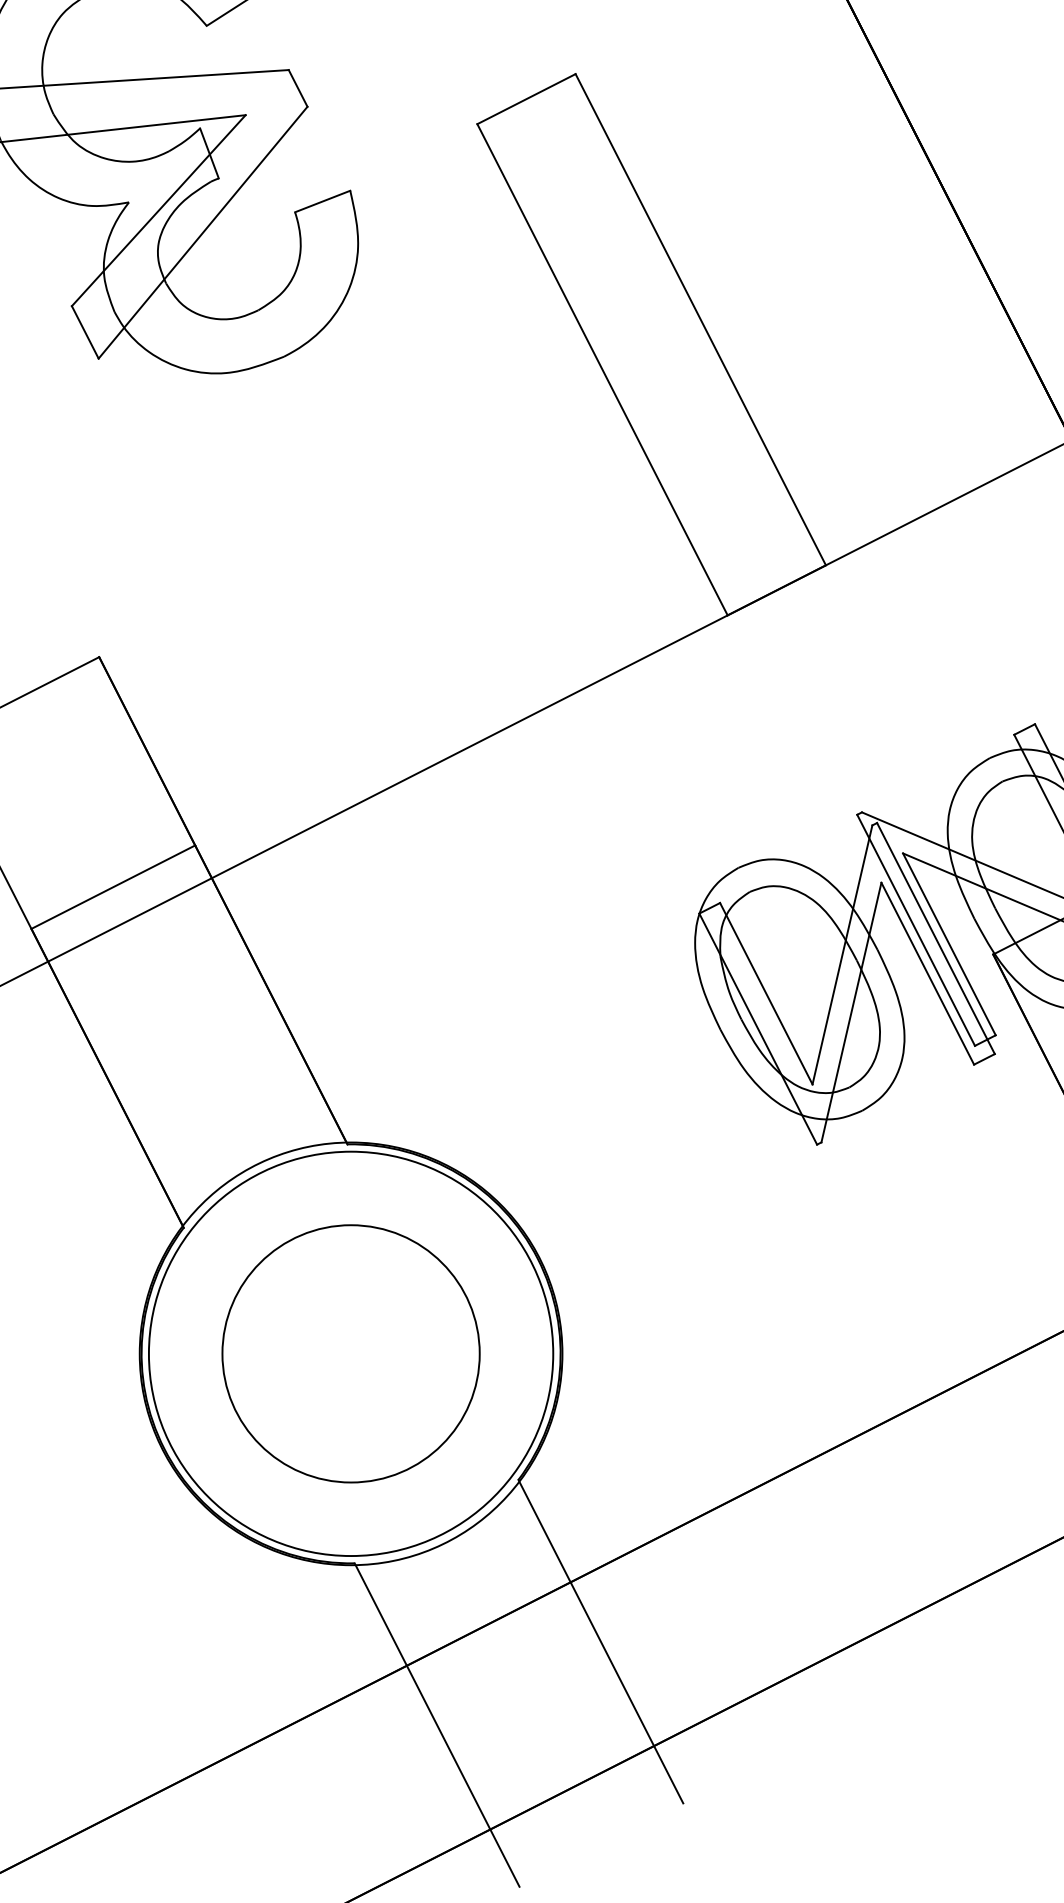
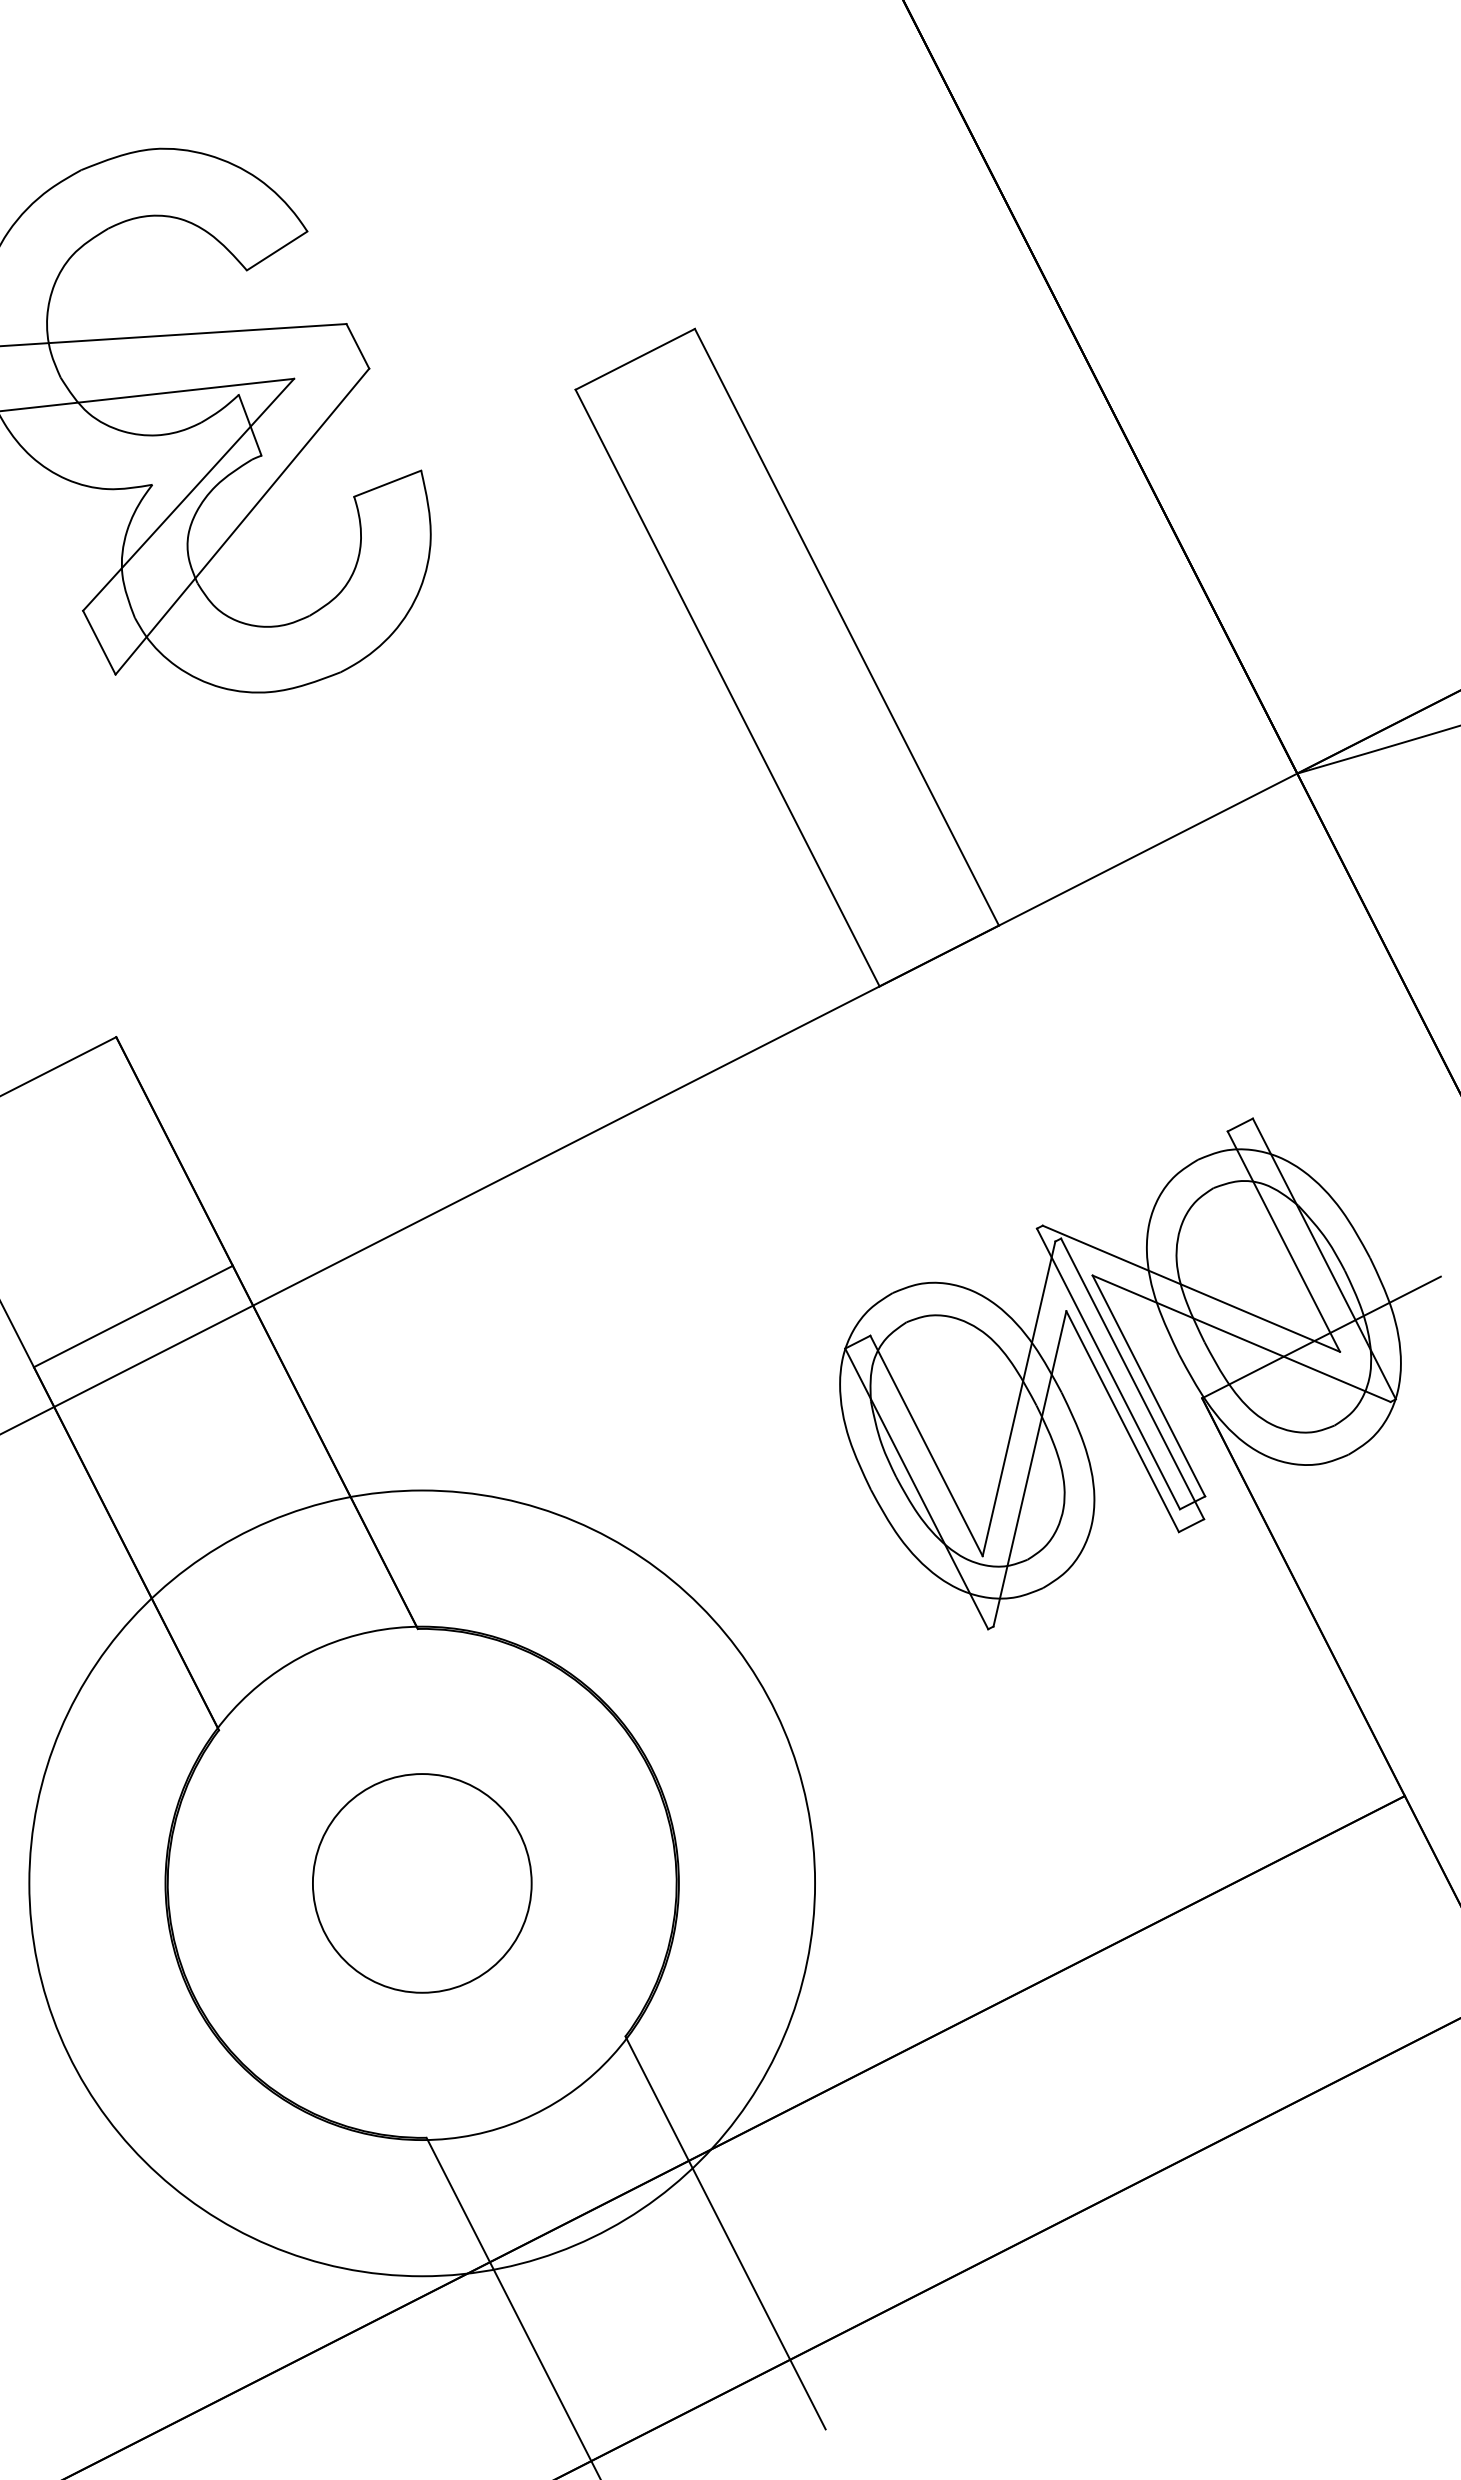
circle: (350, 1353) -> (421, 1882), size x1.6
circle: (351, 1353) -> (422, 1883), size x0.7

